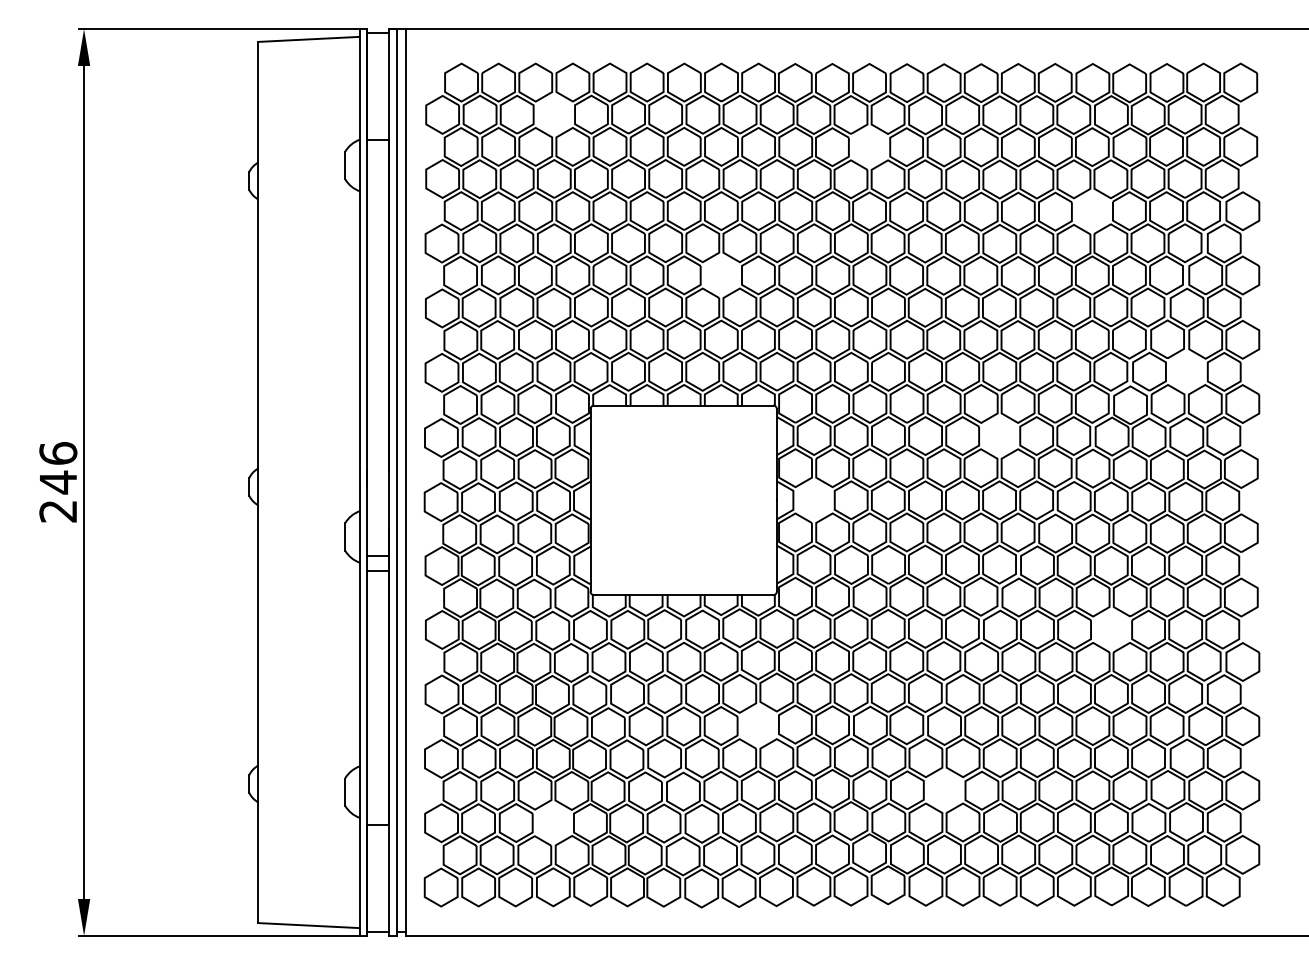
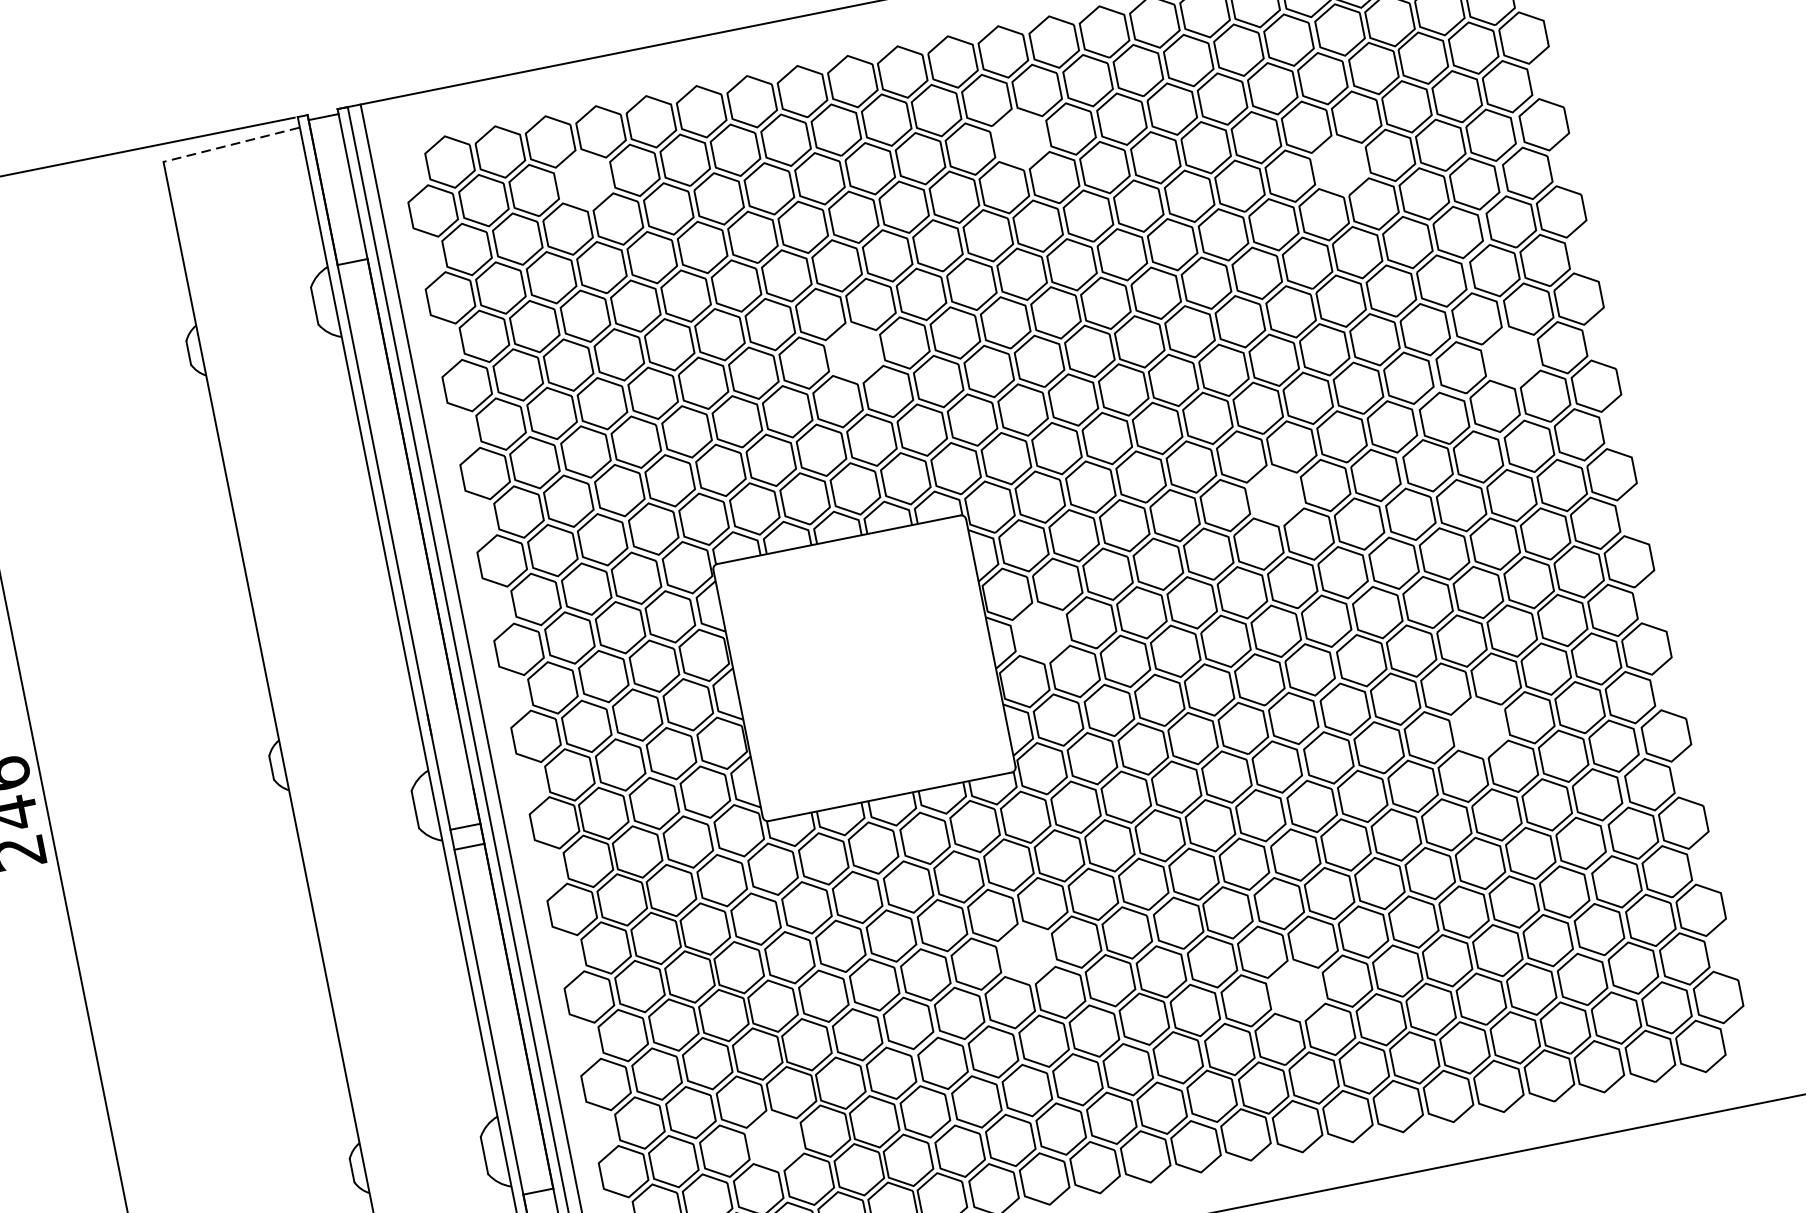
line: (308, 39) -> (230, 145), solid -> dashed

